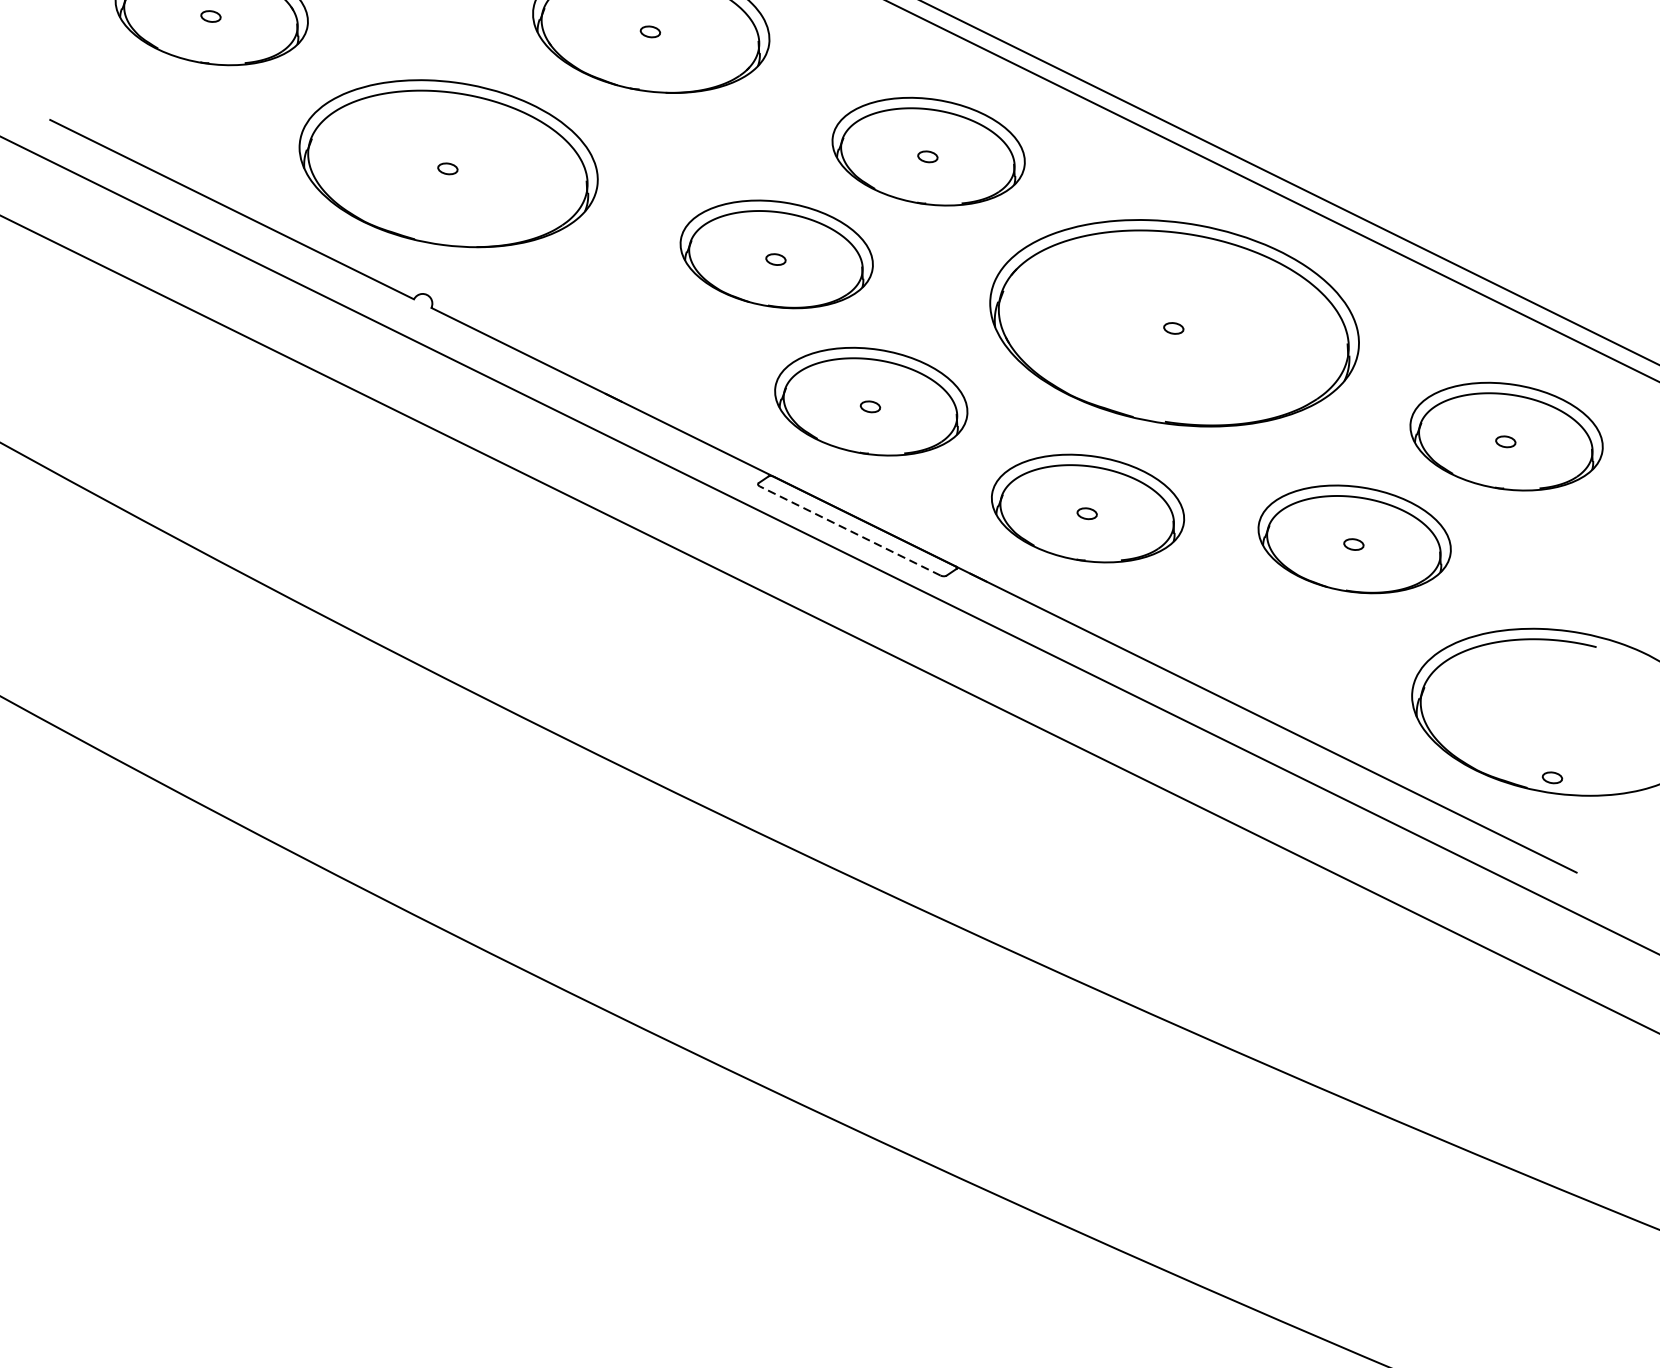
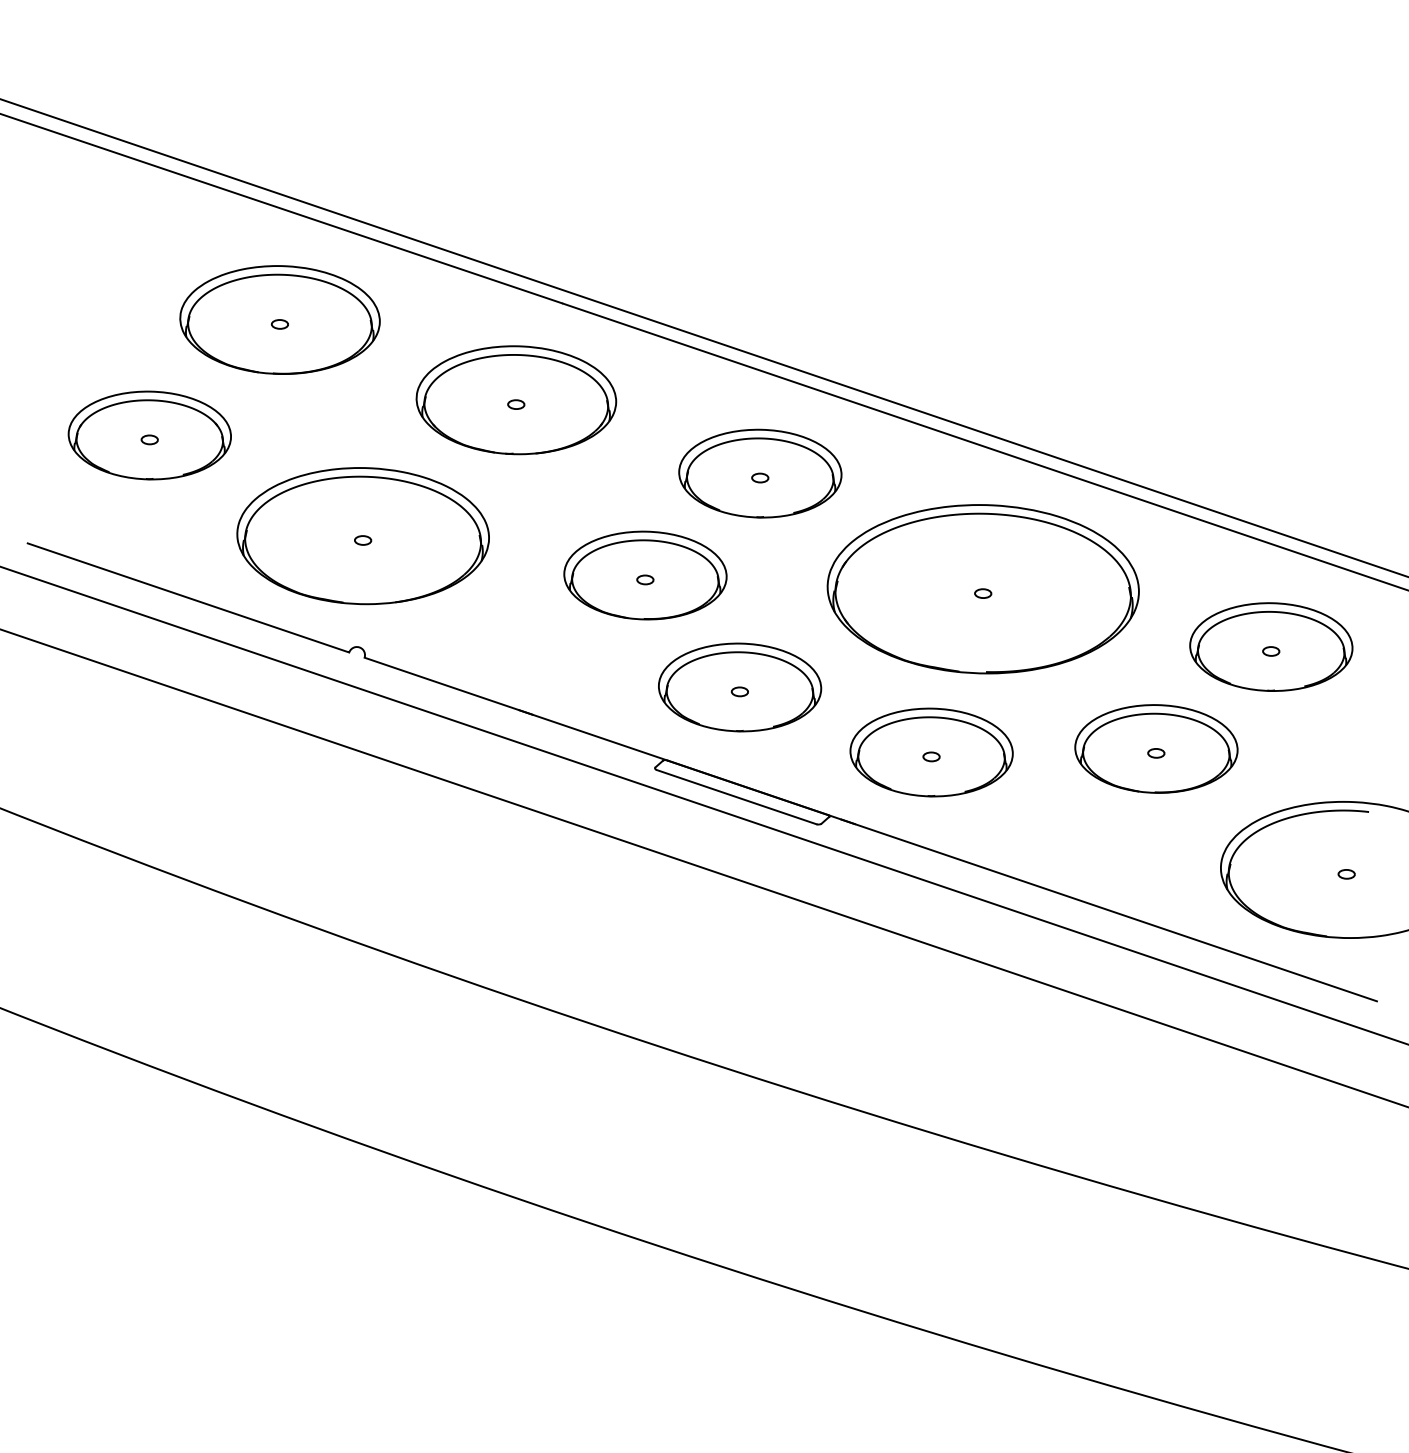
line: (849, 531) -> (736, 797), dashed -> solid
part: (1552, 778) -> (1346, 874), moved

